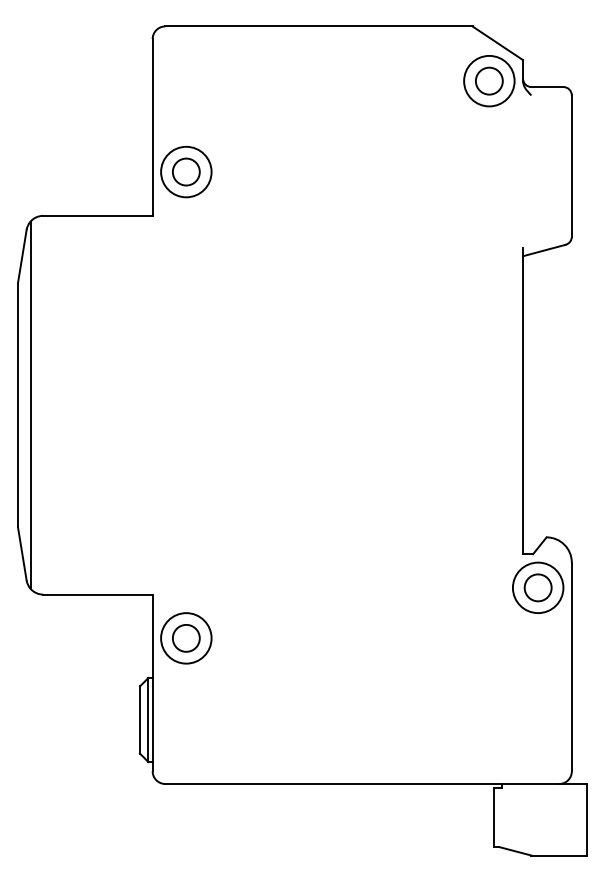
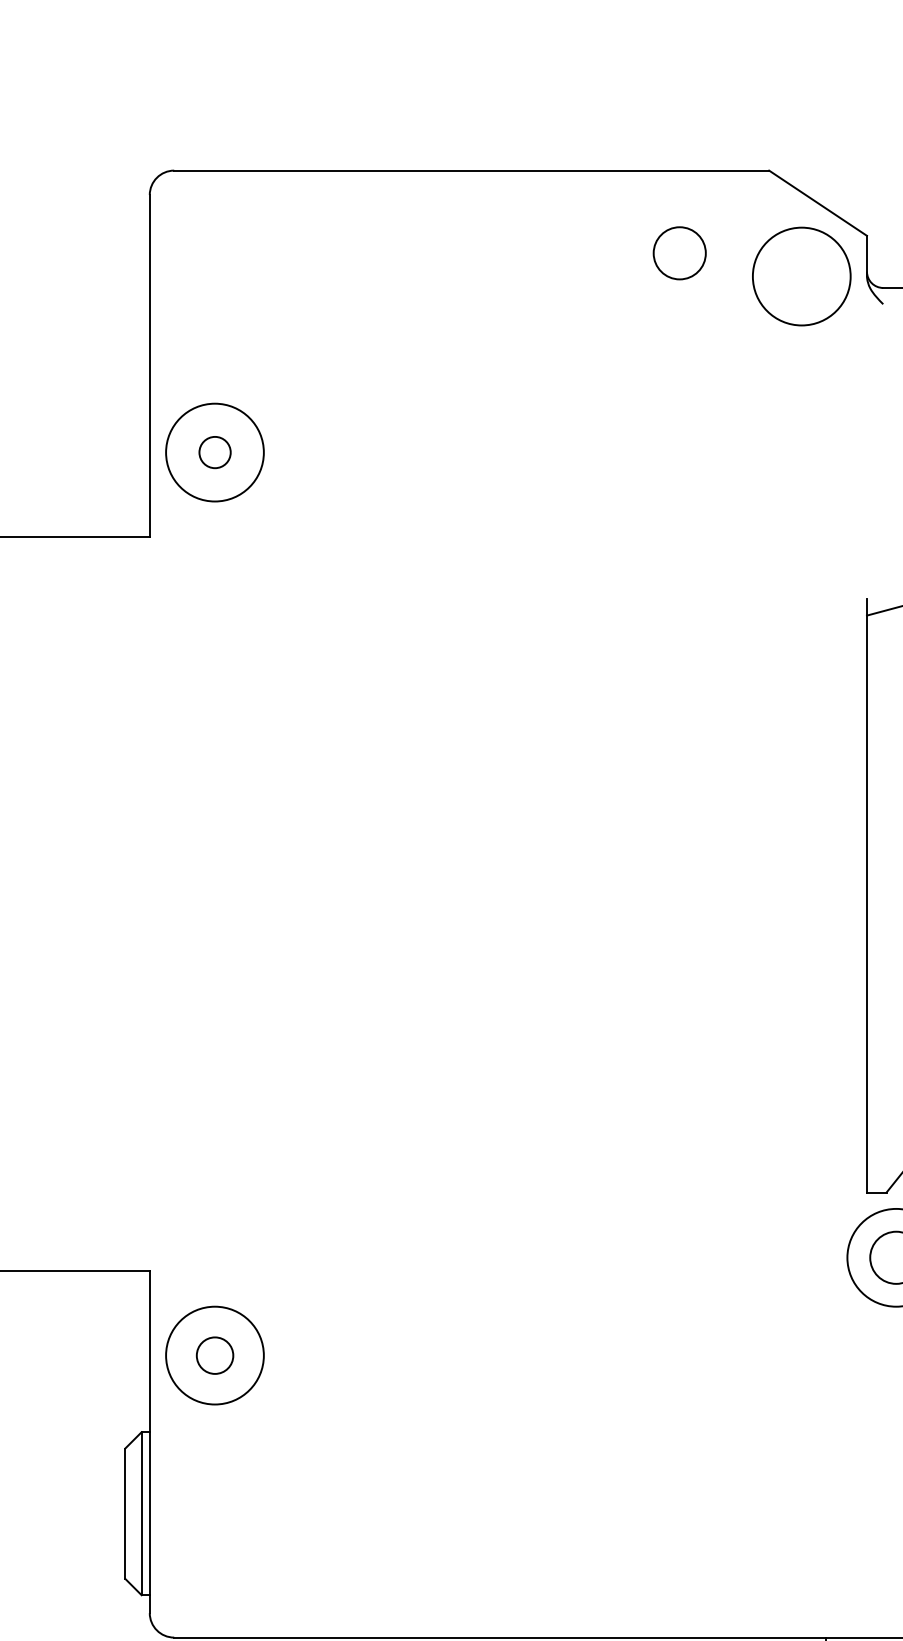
circle: (489, 80) -> (680, 252), moved
circle: (186, 171) -> (215, 451), size x0.6
circle: (186, 638) -> (215, 1355), size x0.7

